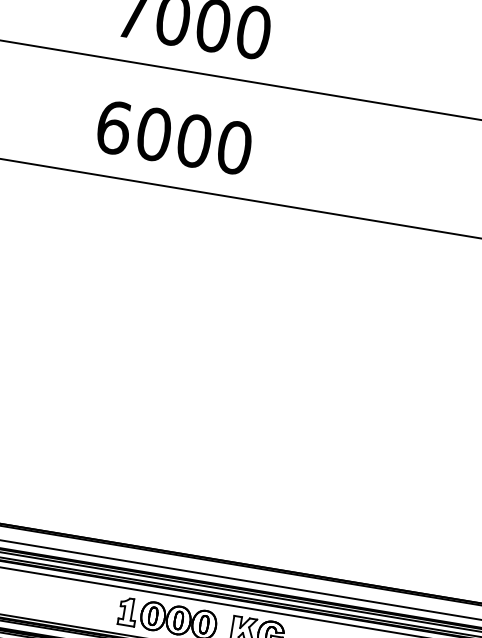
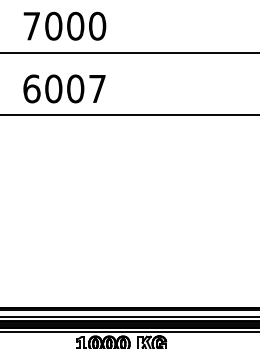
text: (234, 146) -> (97, 88), 6000 -> 6007

